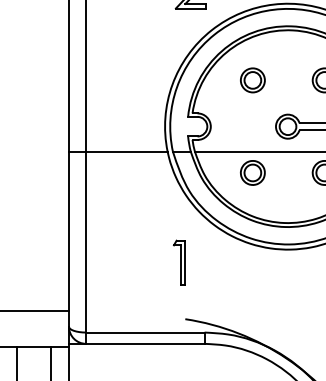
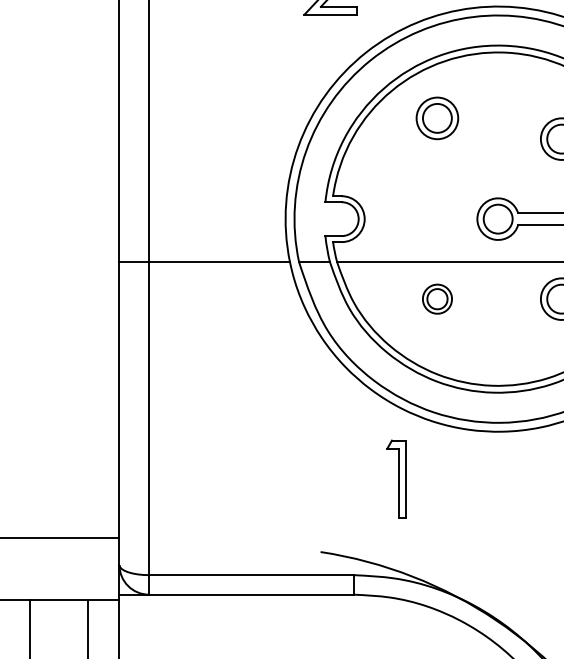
part: (252, 80) -> (436, 118), moved
part: (252, 172) -> (436, 298), size x0.7
part: (178, 262) -> (395, 478), moved

